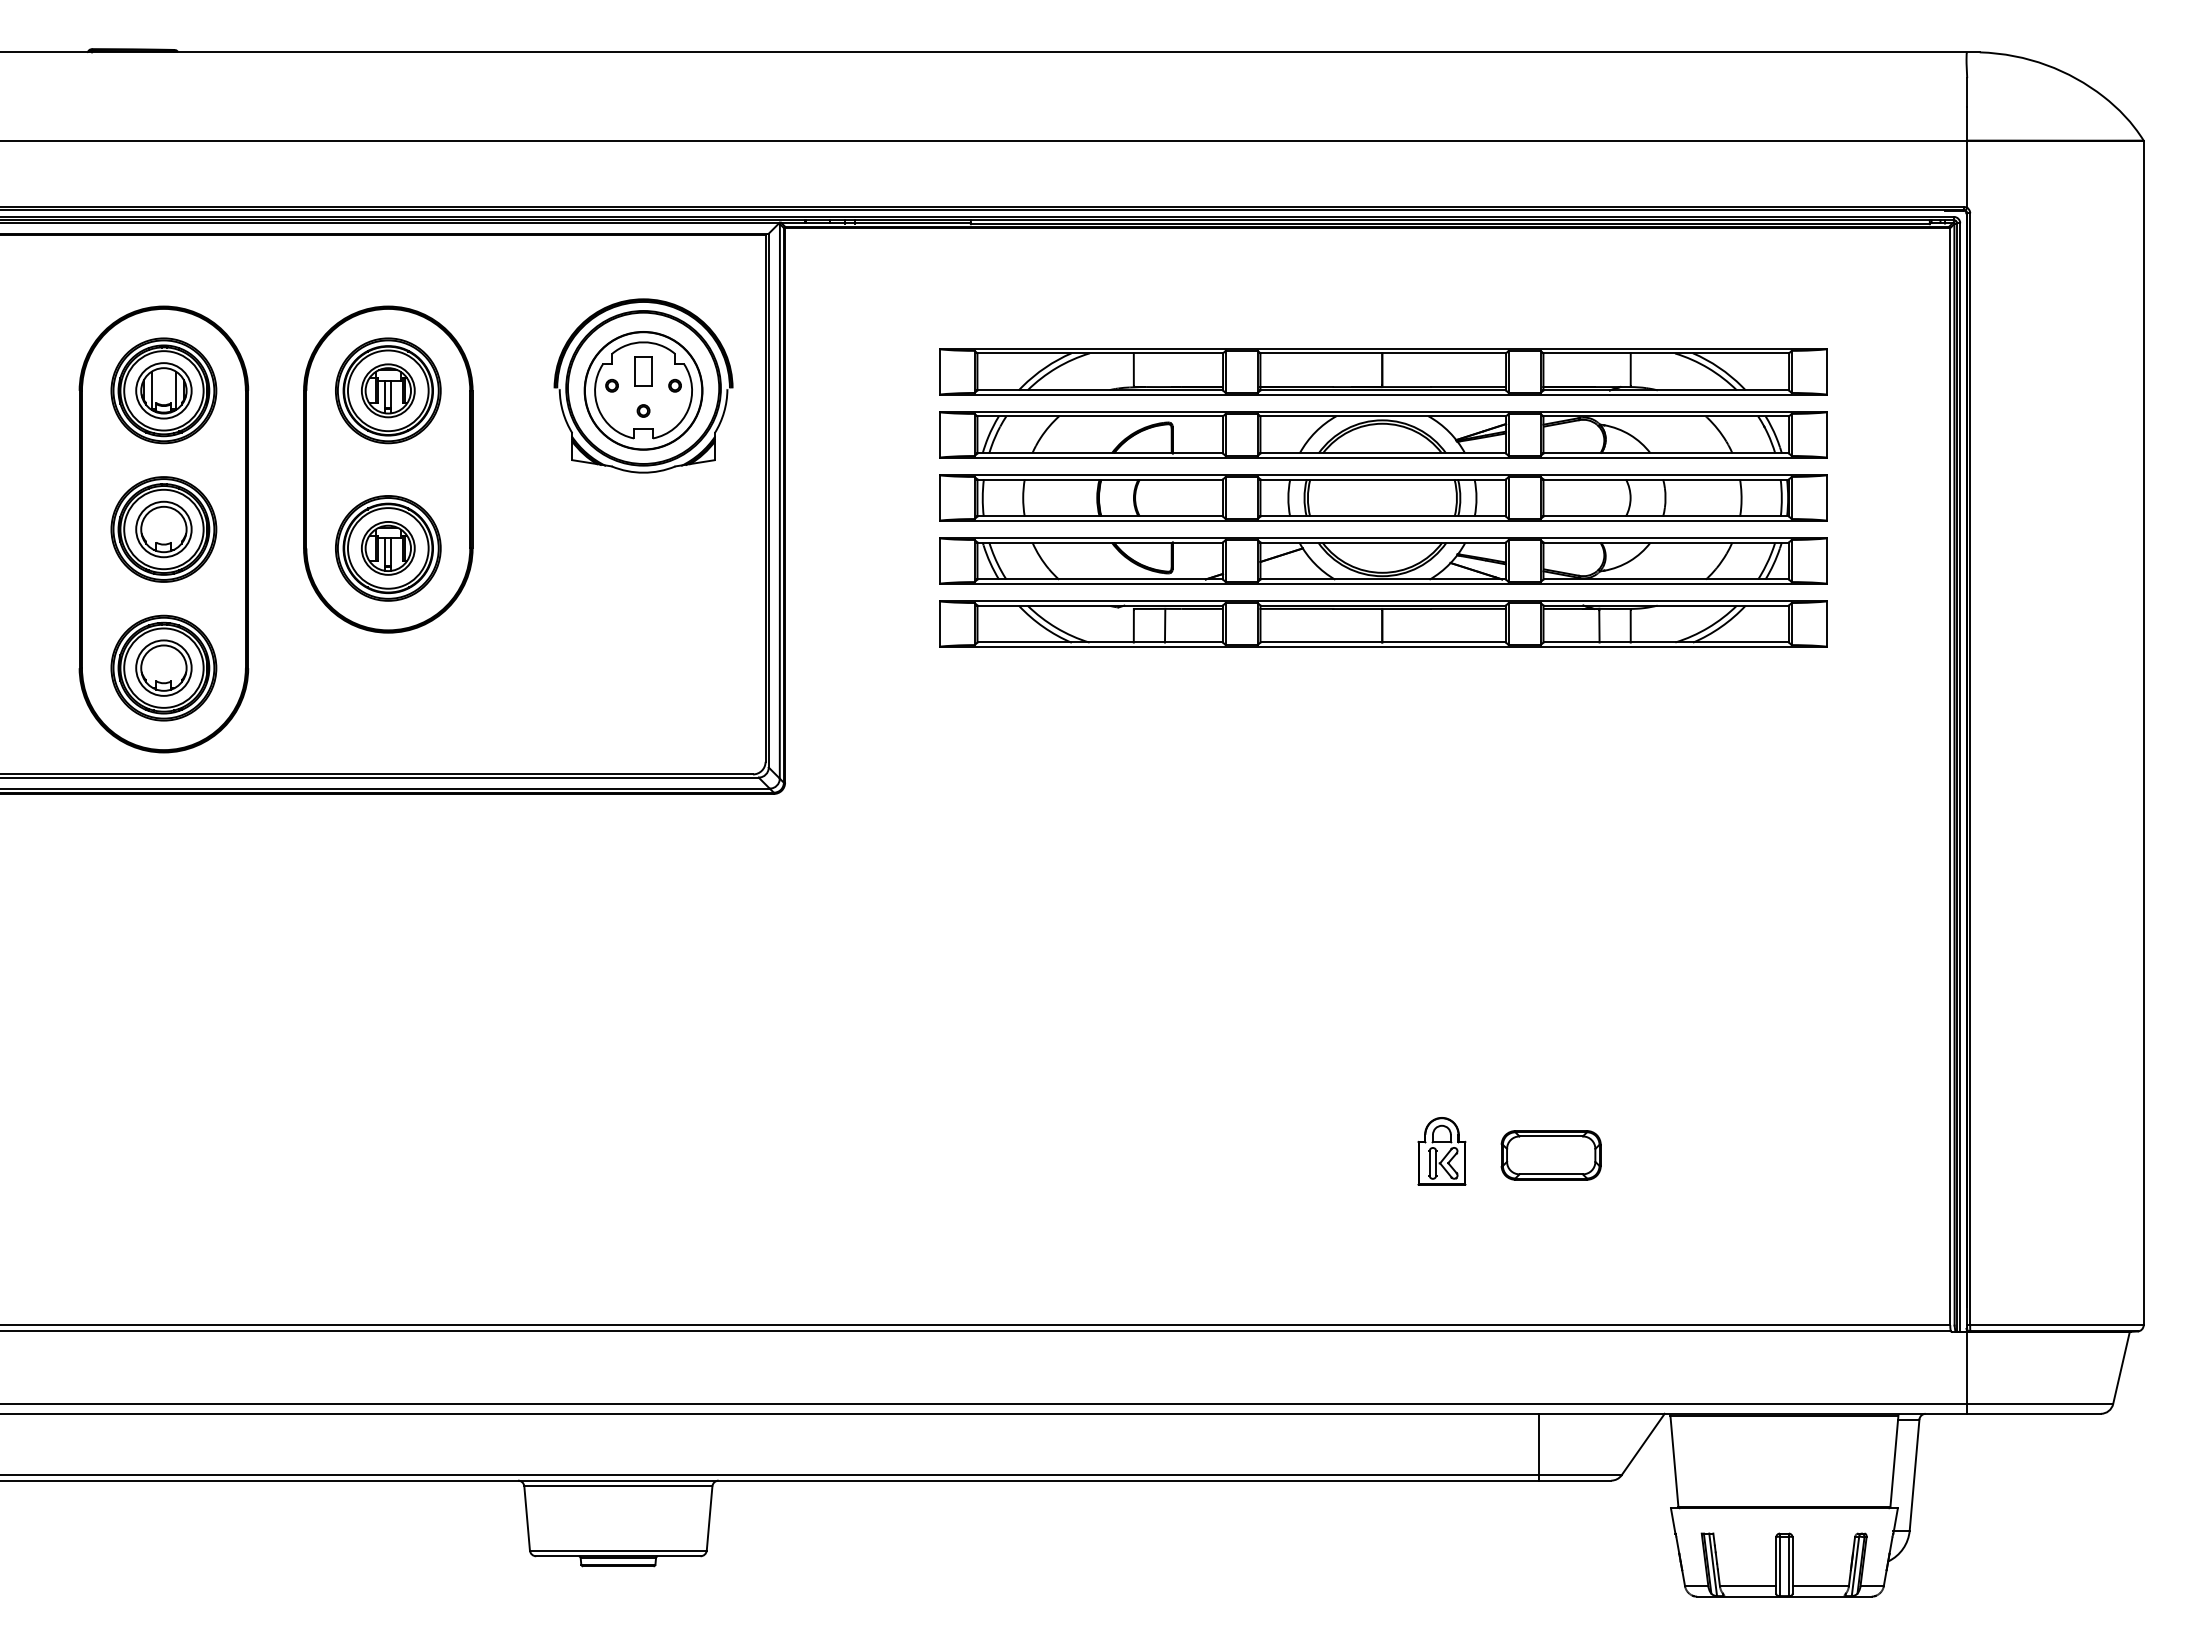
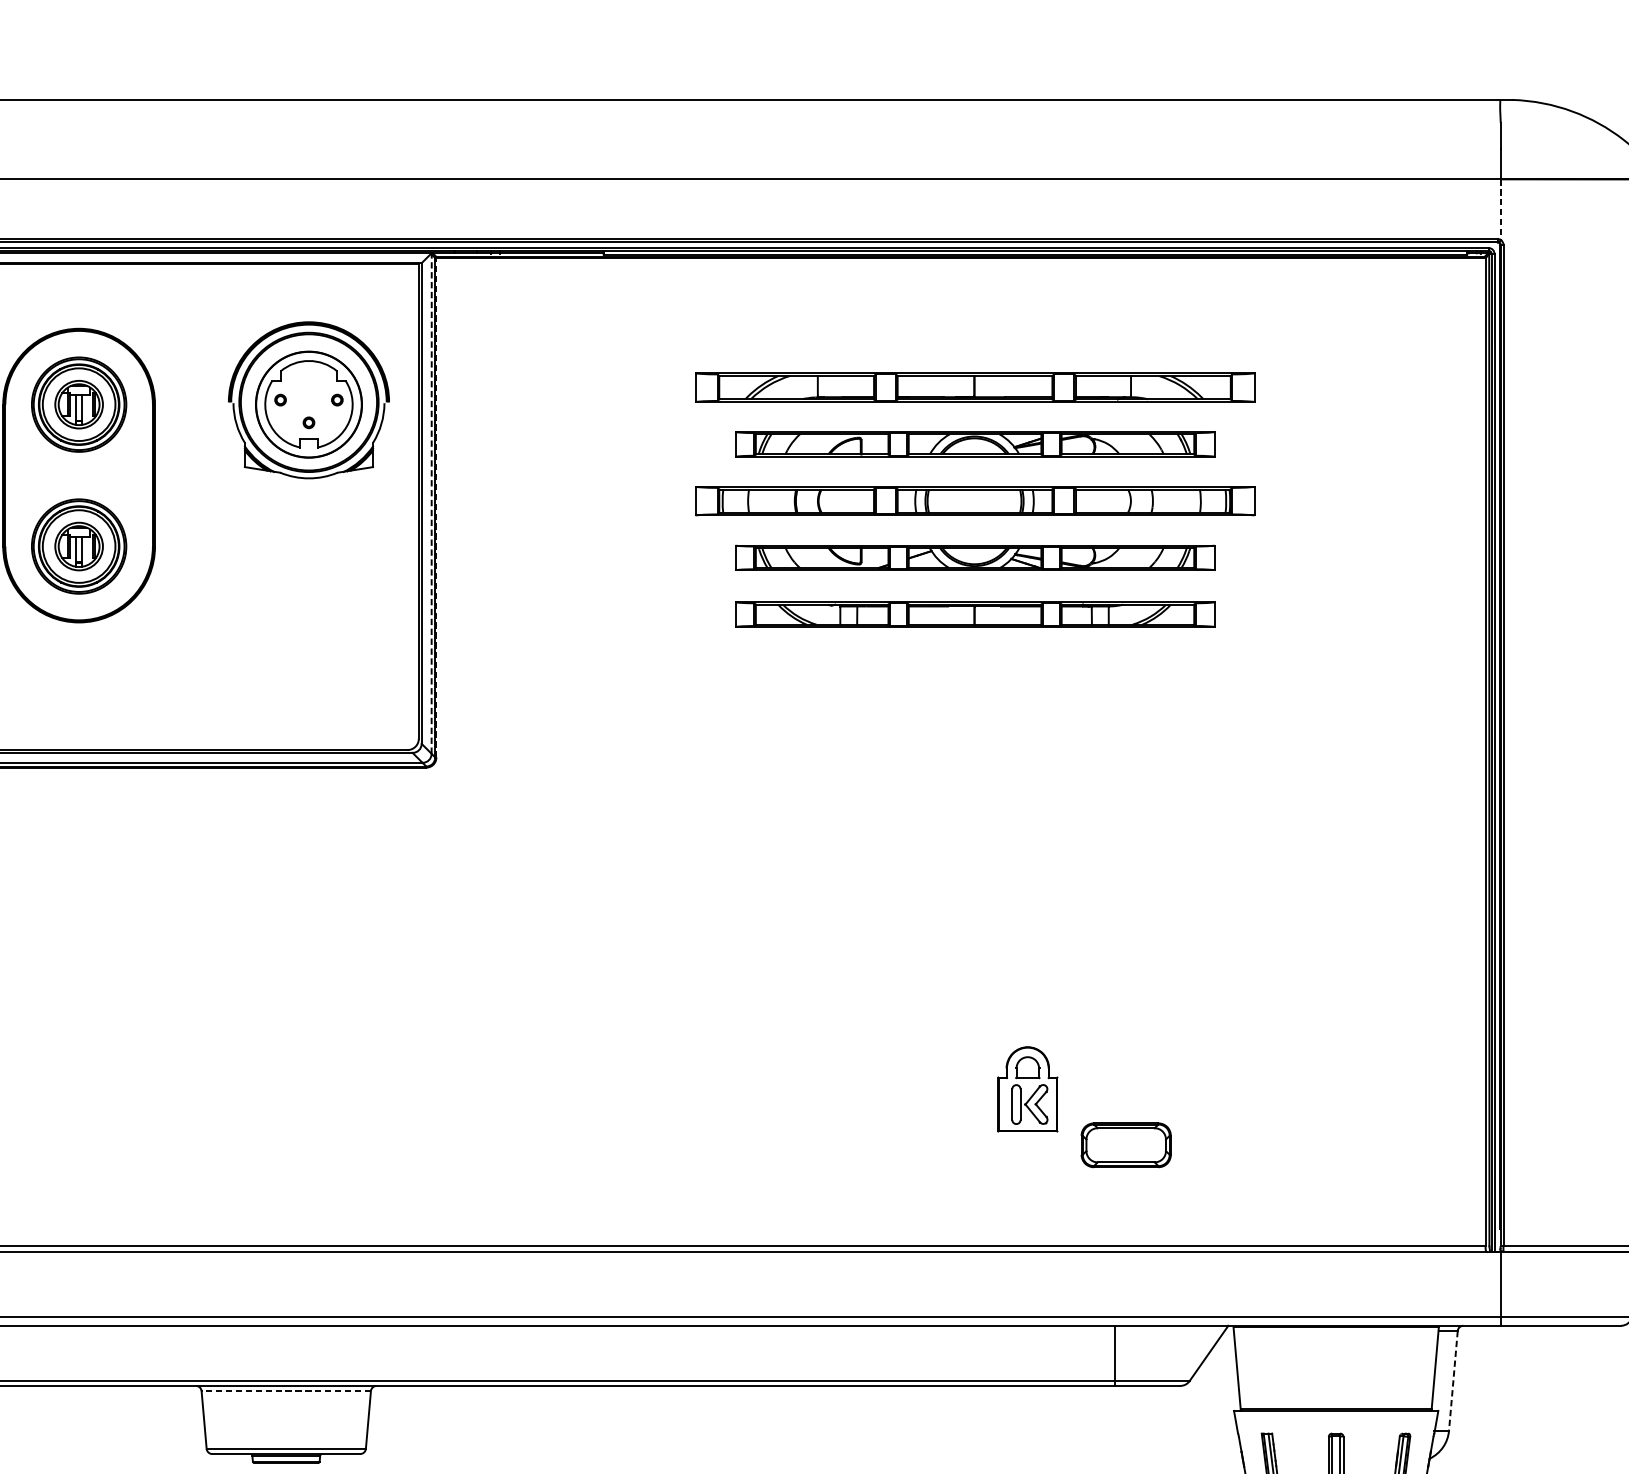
line: (1967, 174) -> (1501, 209), solid -> dashed
part: (643, 371) -> (308, 387), removed
part: (1383, 371) -> (975, 387), size x0.7
part: (1383, 434) -> (975, 443), size x0.6
part: (1383, 497) -> (975, 500), size x0.7
line: (779, 500) -> (431, 503), solid -> dashed
line: (785, 504) -> (436, 507), solid -> dashed
part: (1383, 560) -> (975, 557), size x0.6
part: (1383, 623) -> (975, 614), size x0.6
part: (1441, 1151) -> (1027, 1089), size x1.4
part: (1550, 1155) -> (1125, 1145), moved
line: (1914, 1475) -> (1453, 1381), solid -> dashed
line: (617, 1486) -> (285, 1391), solid -> dashed

